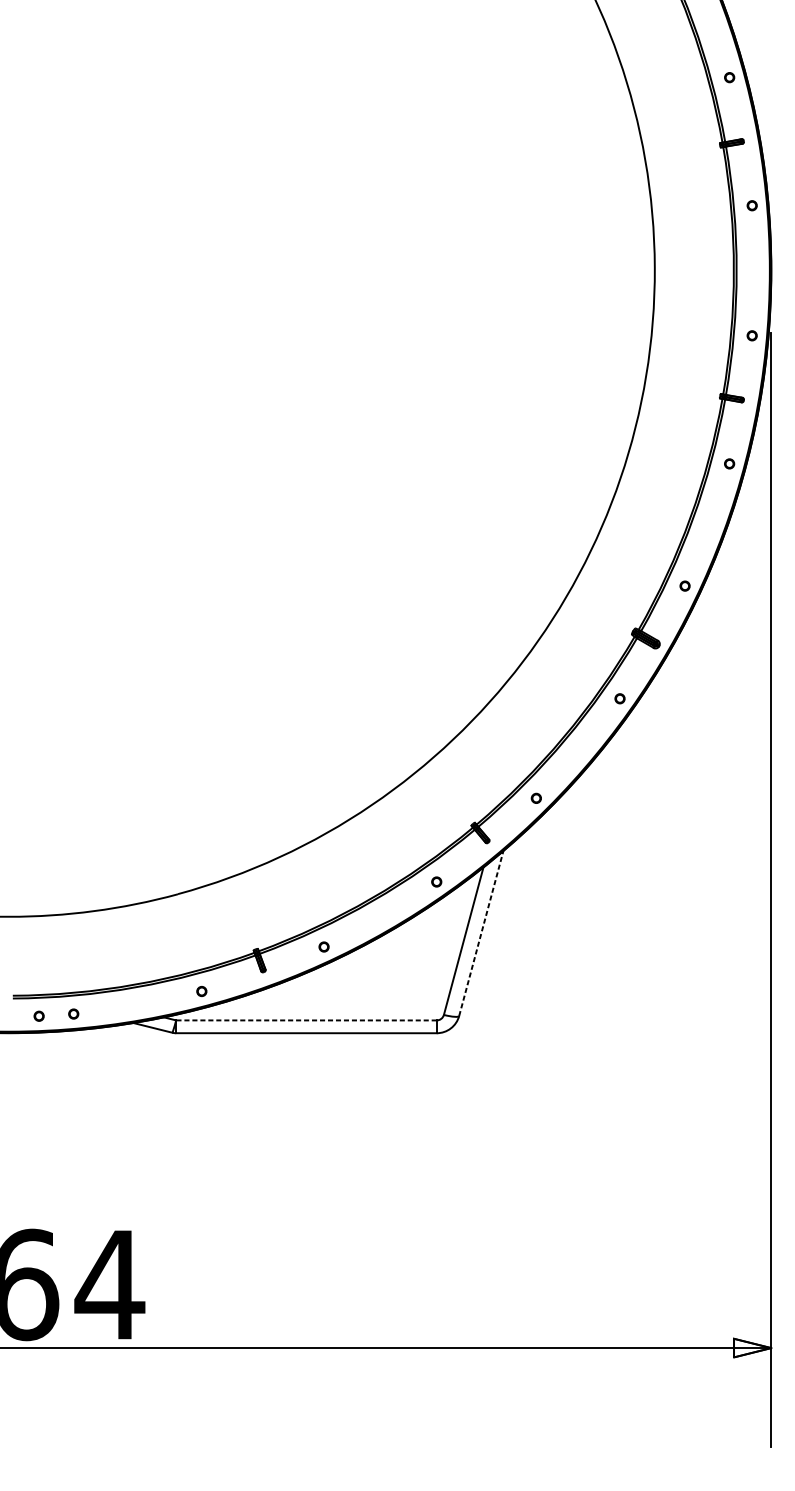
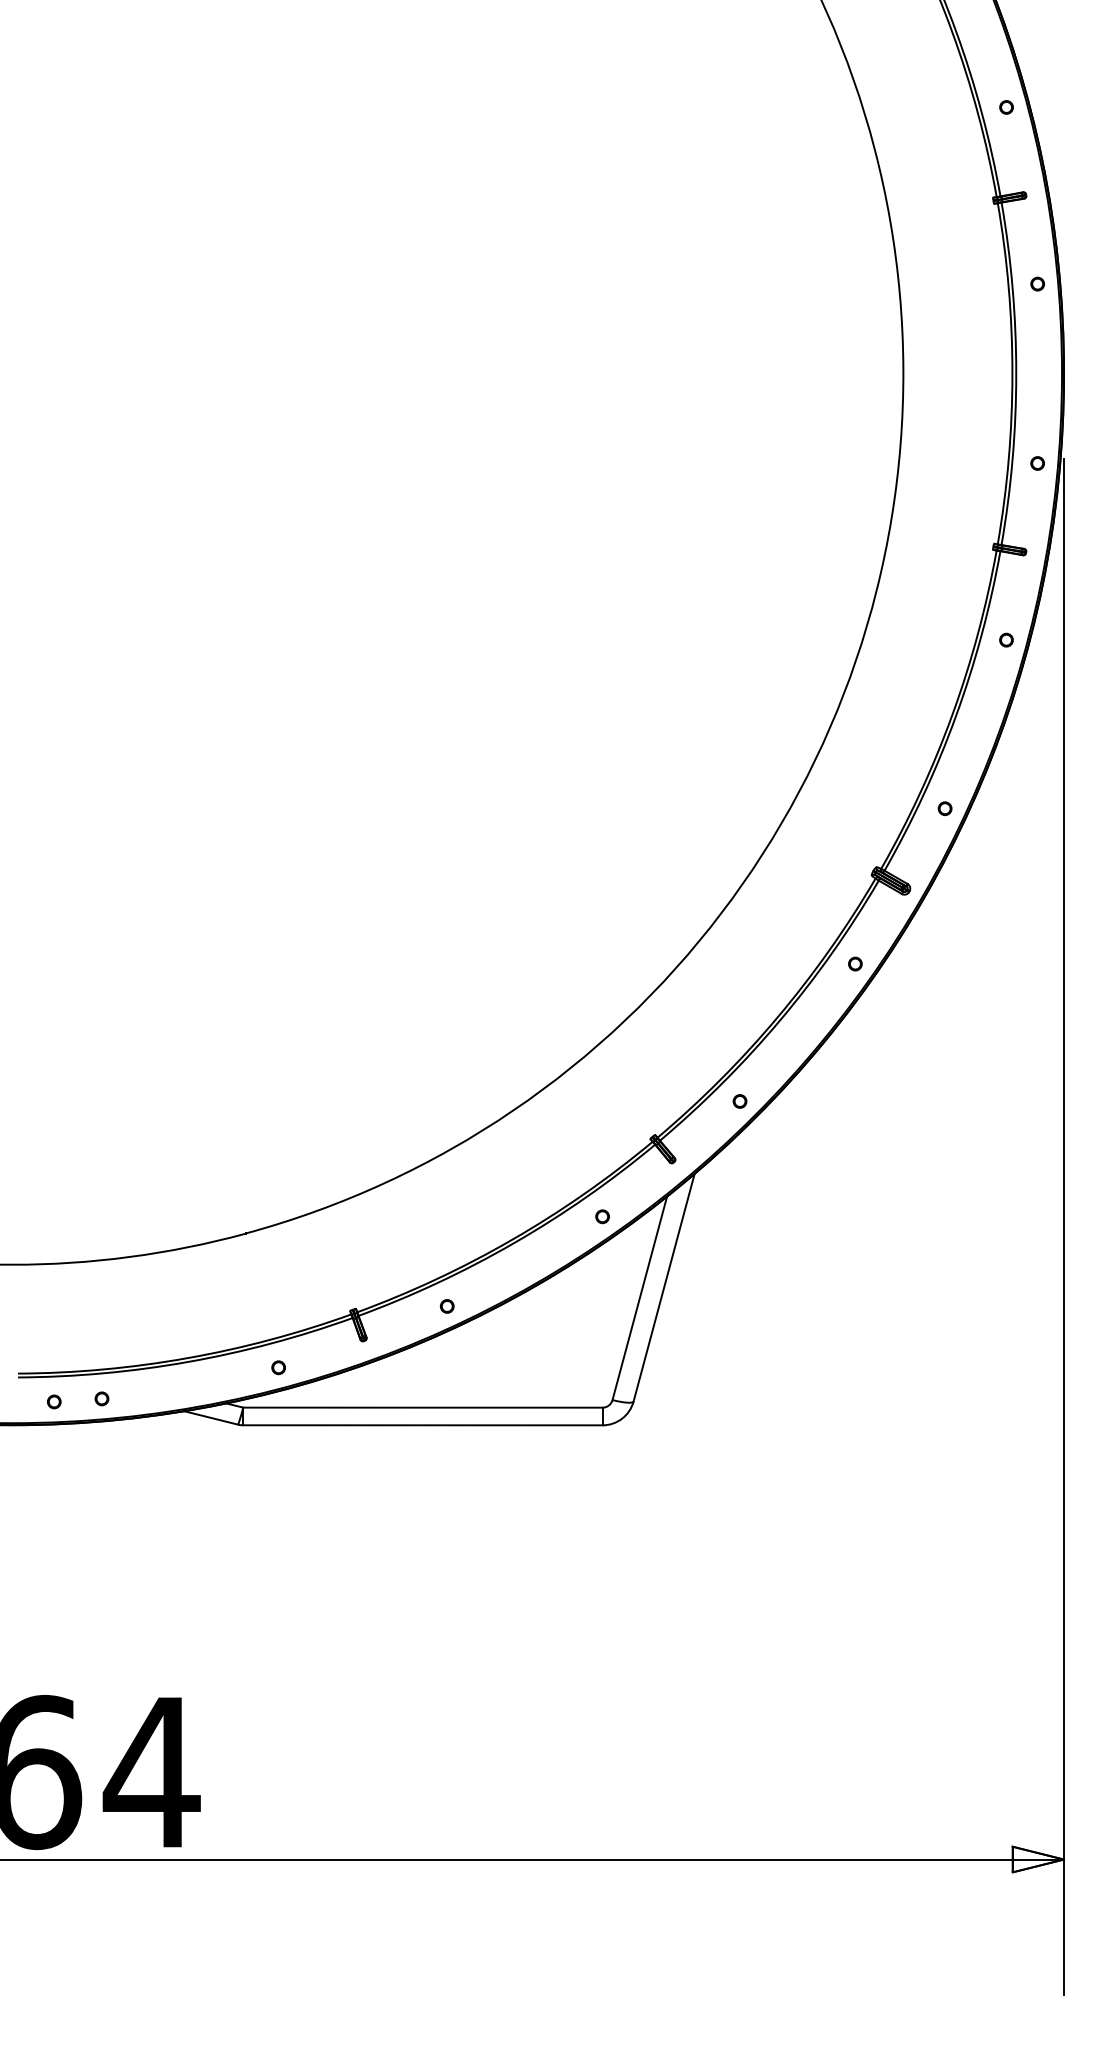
line: (481, 933) -> (664, 1287), dashed -> solid
line: (306, 1020) -> (422, 1407), dashed -> solid

